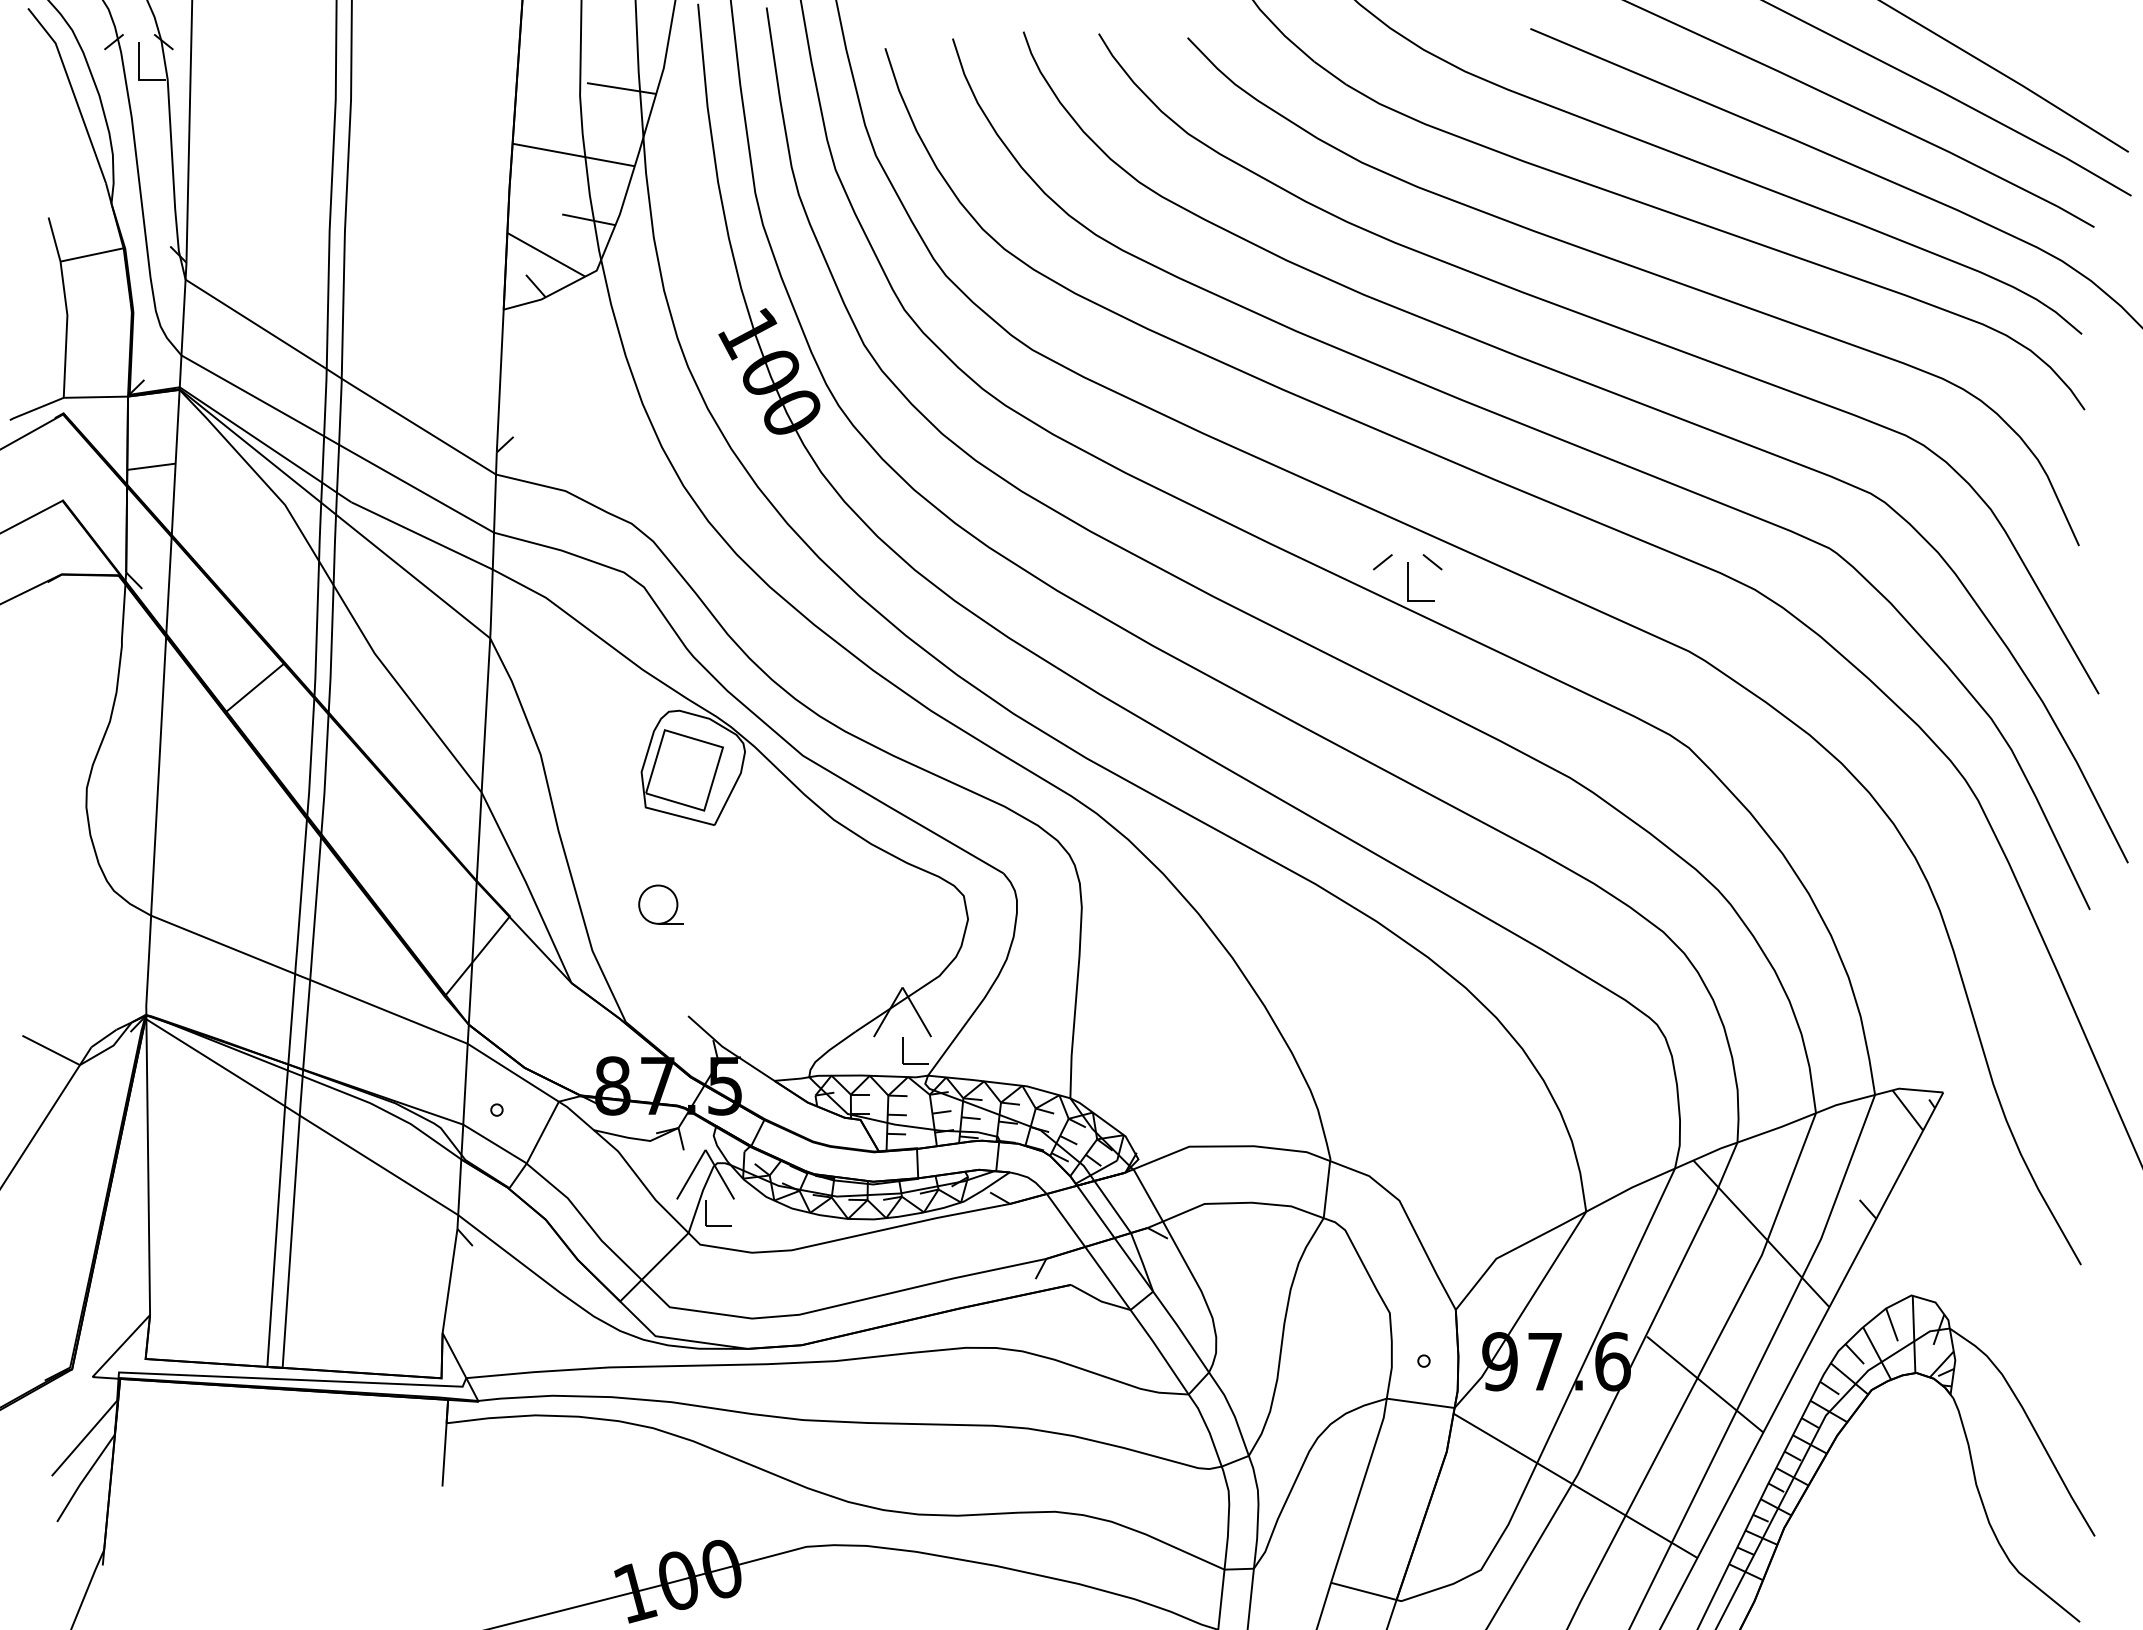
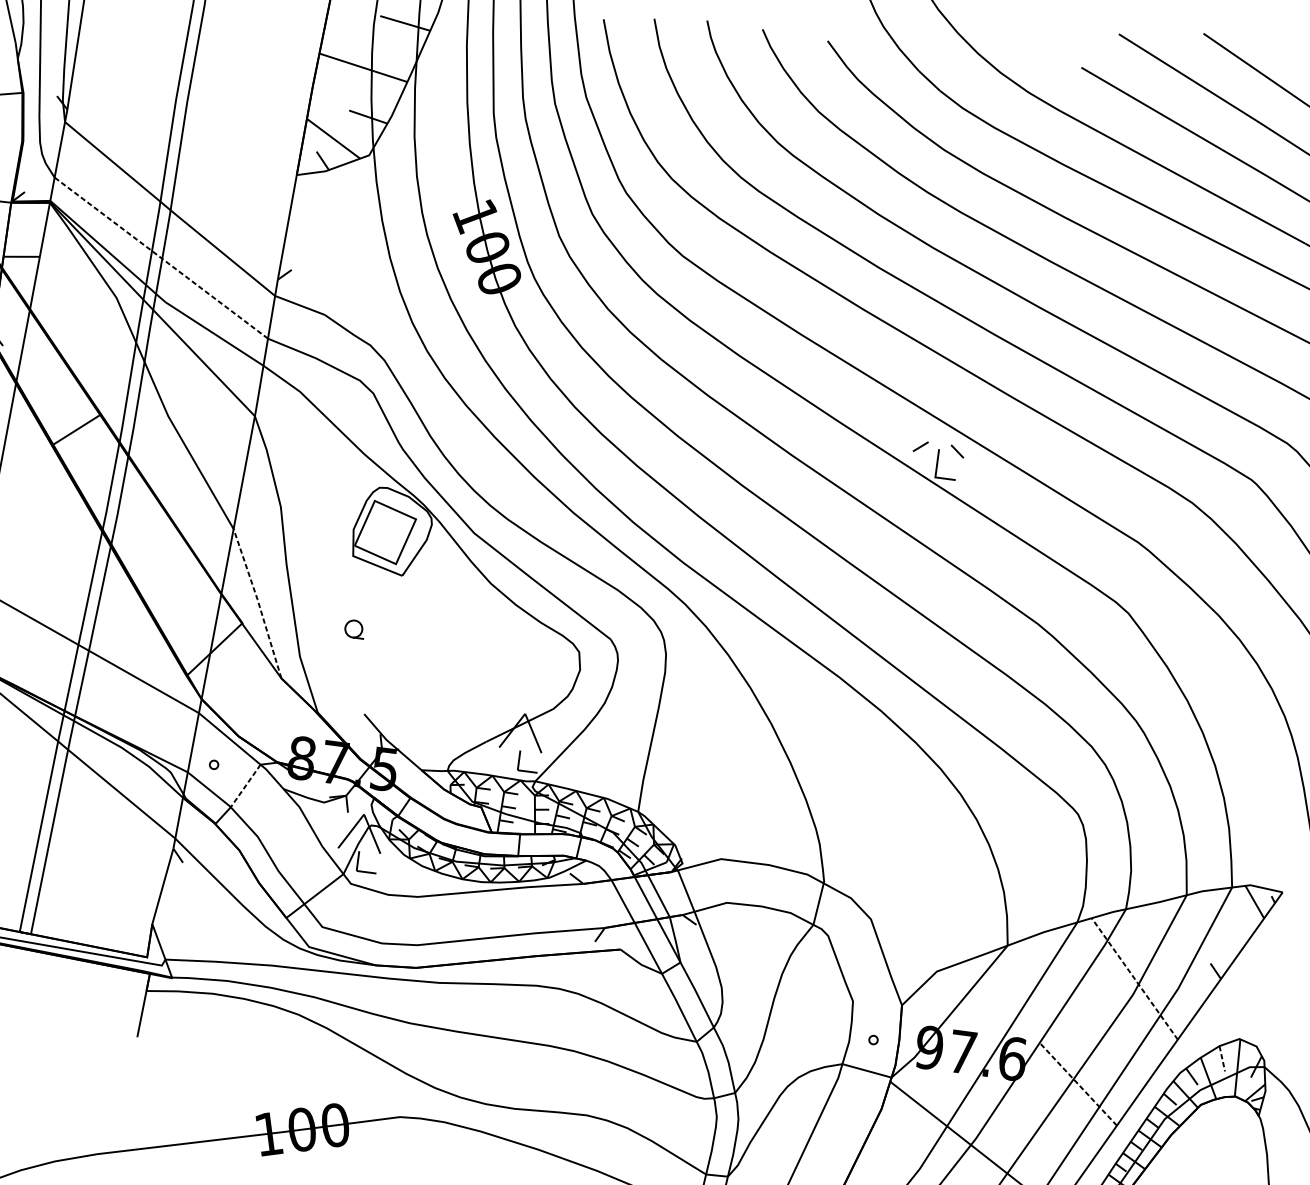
line: (337, 443) -> (161, 257), solid -> dashed
line: (527, 886) -> (258, 602), solid -> dashed
part: (660, 904) -> (354, 629), size x0.6
line: (542, 1132) -> (245, 785), solid -> dashed
line: (1761, 1233) -> (1134, 978), solid -> dashed
line: (1892, 1325) -> (1222, 1059), solid -> dashed
line: (1704, 1384) -> (1078, 1084), solid -> dashed

